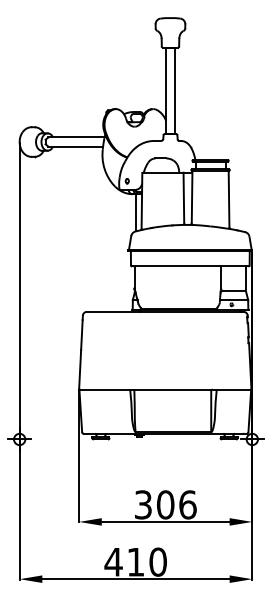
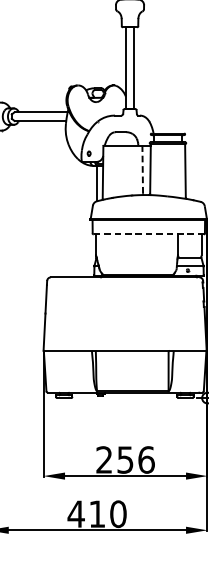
line: (183, 197) -> (142, 169), solid -> dashed
line: (190, 266) -> (148, 234), solid -> dashed
text: (154, 504) -> (114, 459), 306 -> 256

